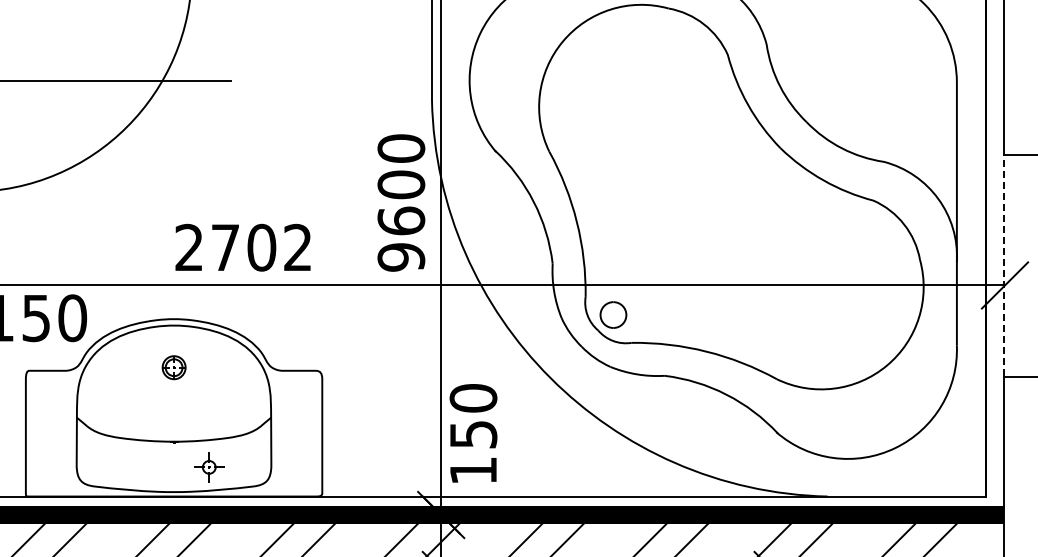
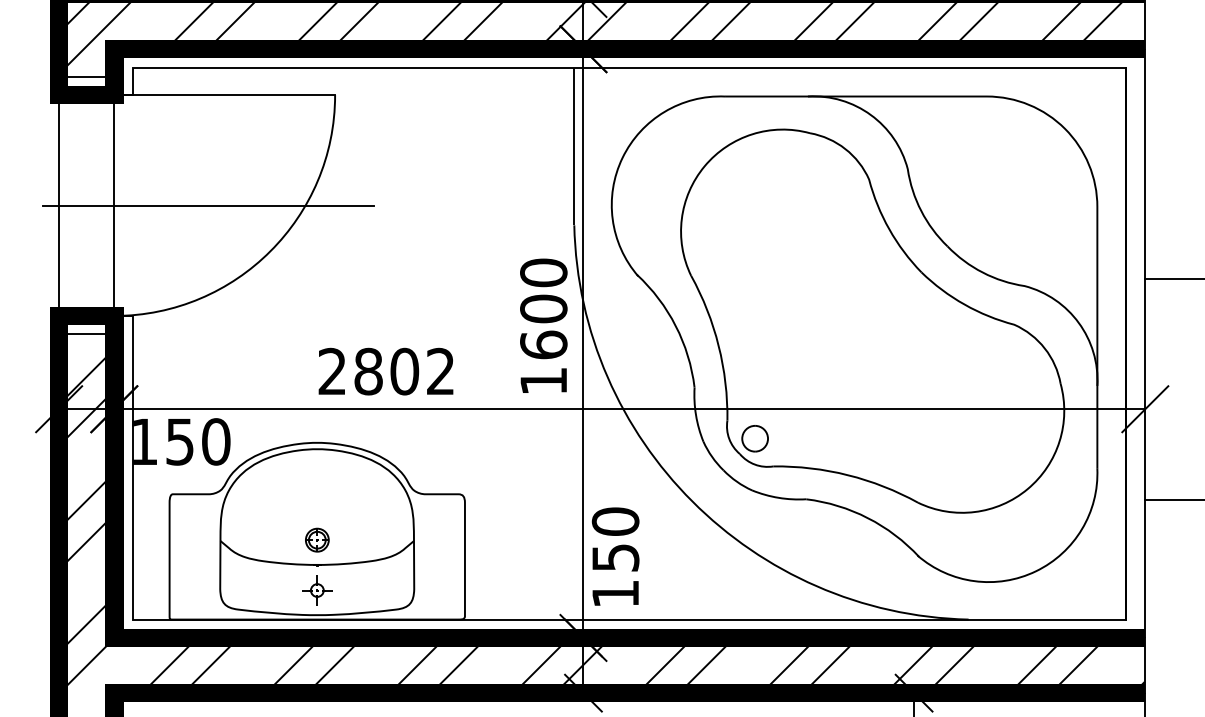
text: (225, 247) -> (368, 371), 2702 -> 2802
text: (401, 257) -> (543, 381), 9600 -> 1600
line: (1004, 265) -> (1144, 389), dashed -> solid
part: (174, 367) -> (317, 539), moved
part: (209, 467) -> (317, 590), moved

